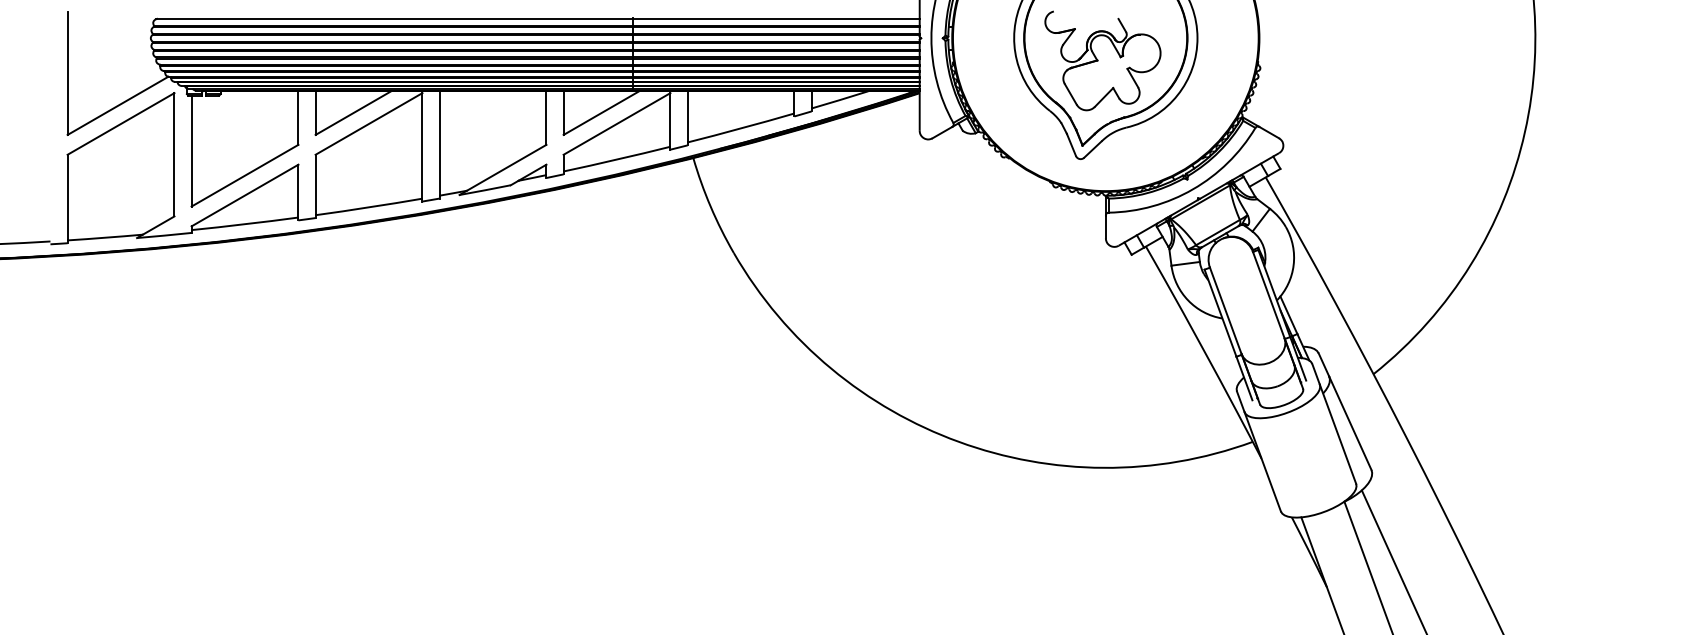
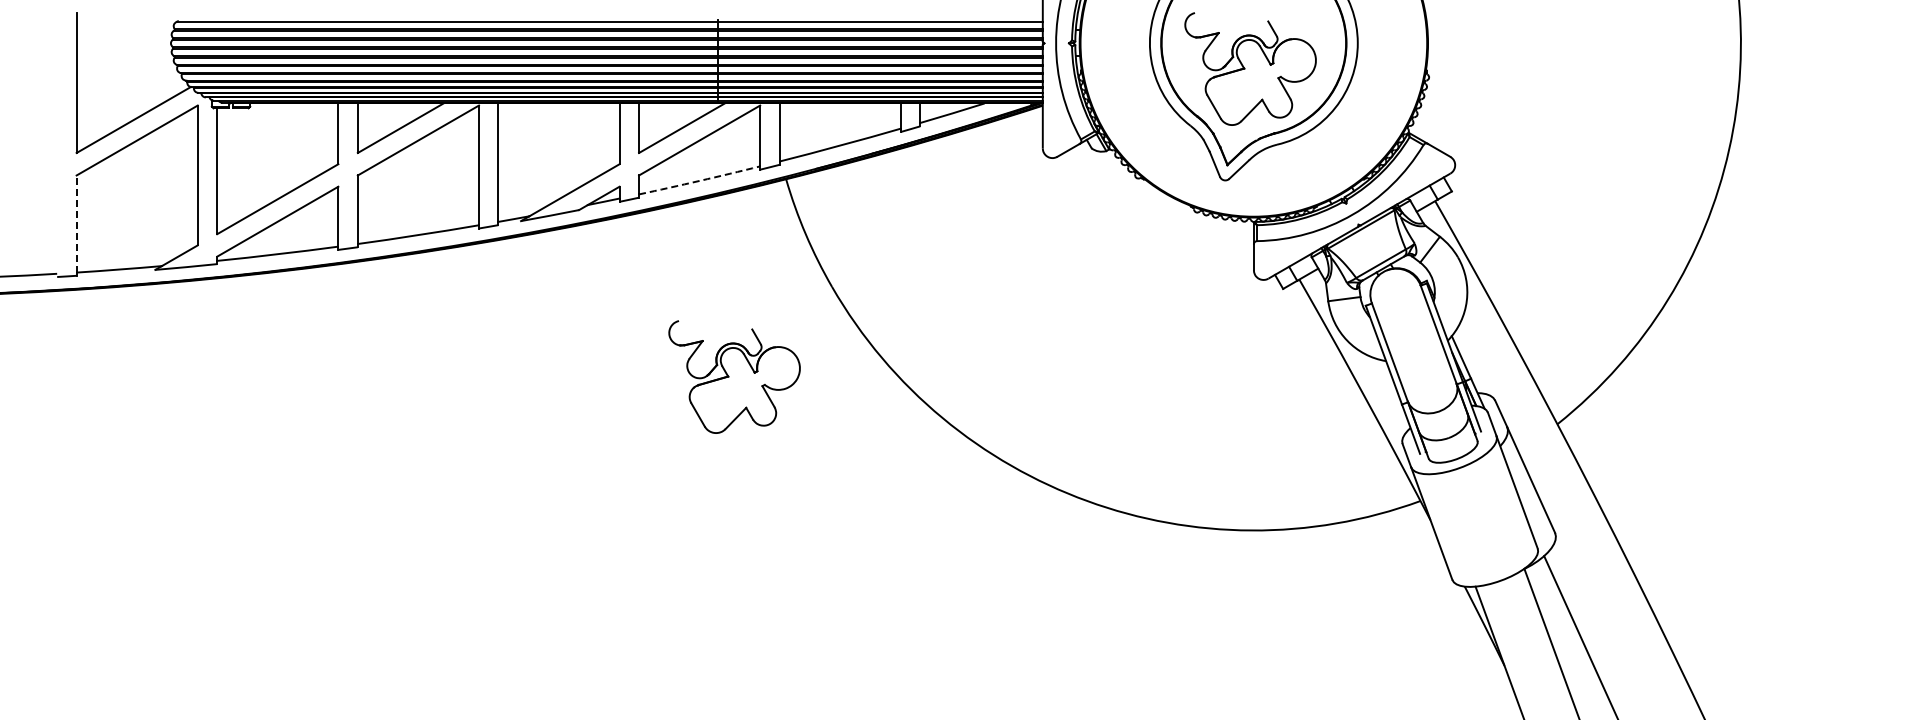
arc: (616, 159) -> (699, 180), solid -> dashed
line: (67, 198) -> (76, 224), solid -> dashed
part: (647, 332) -> (734, 376), added

